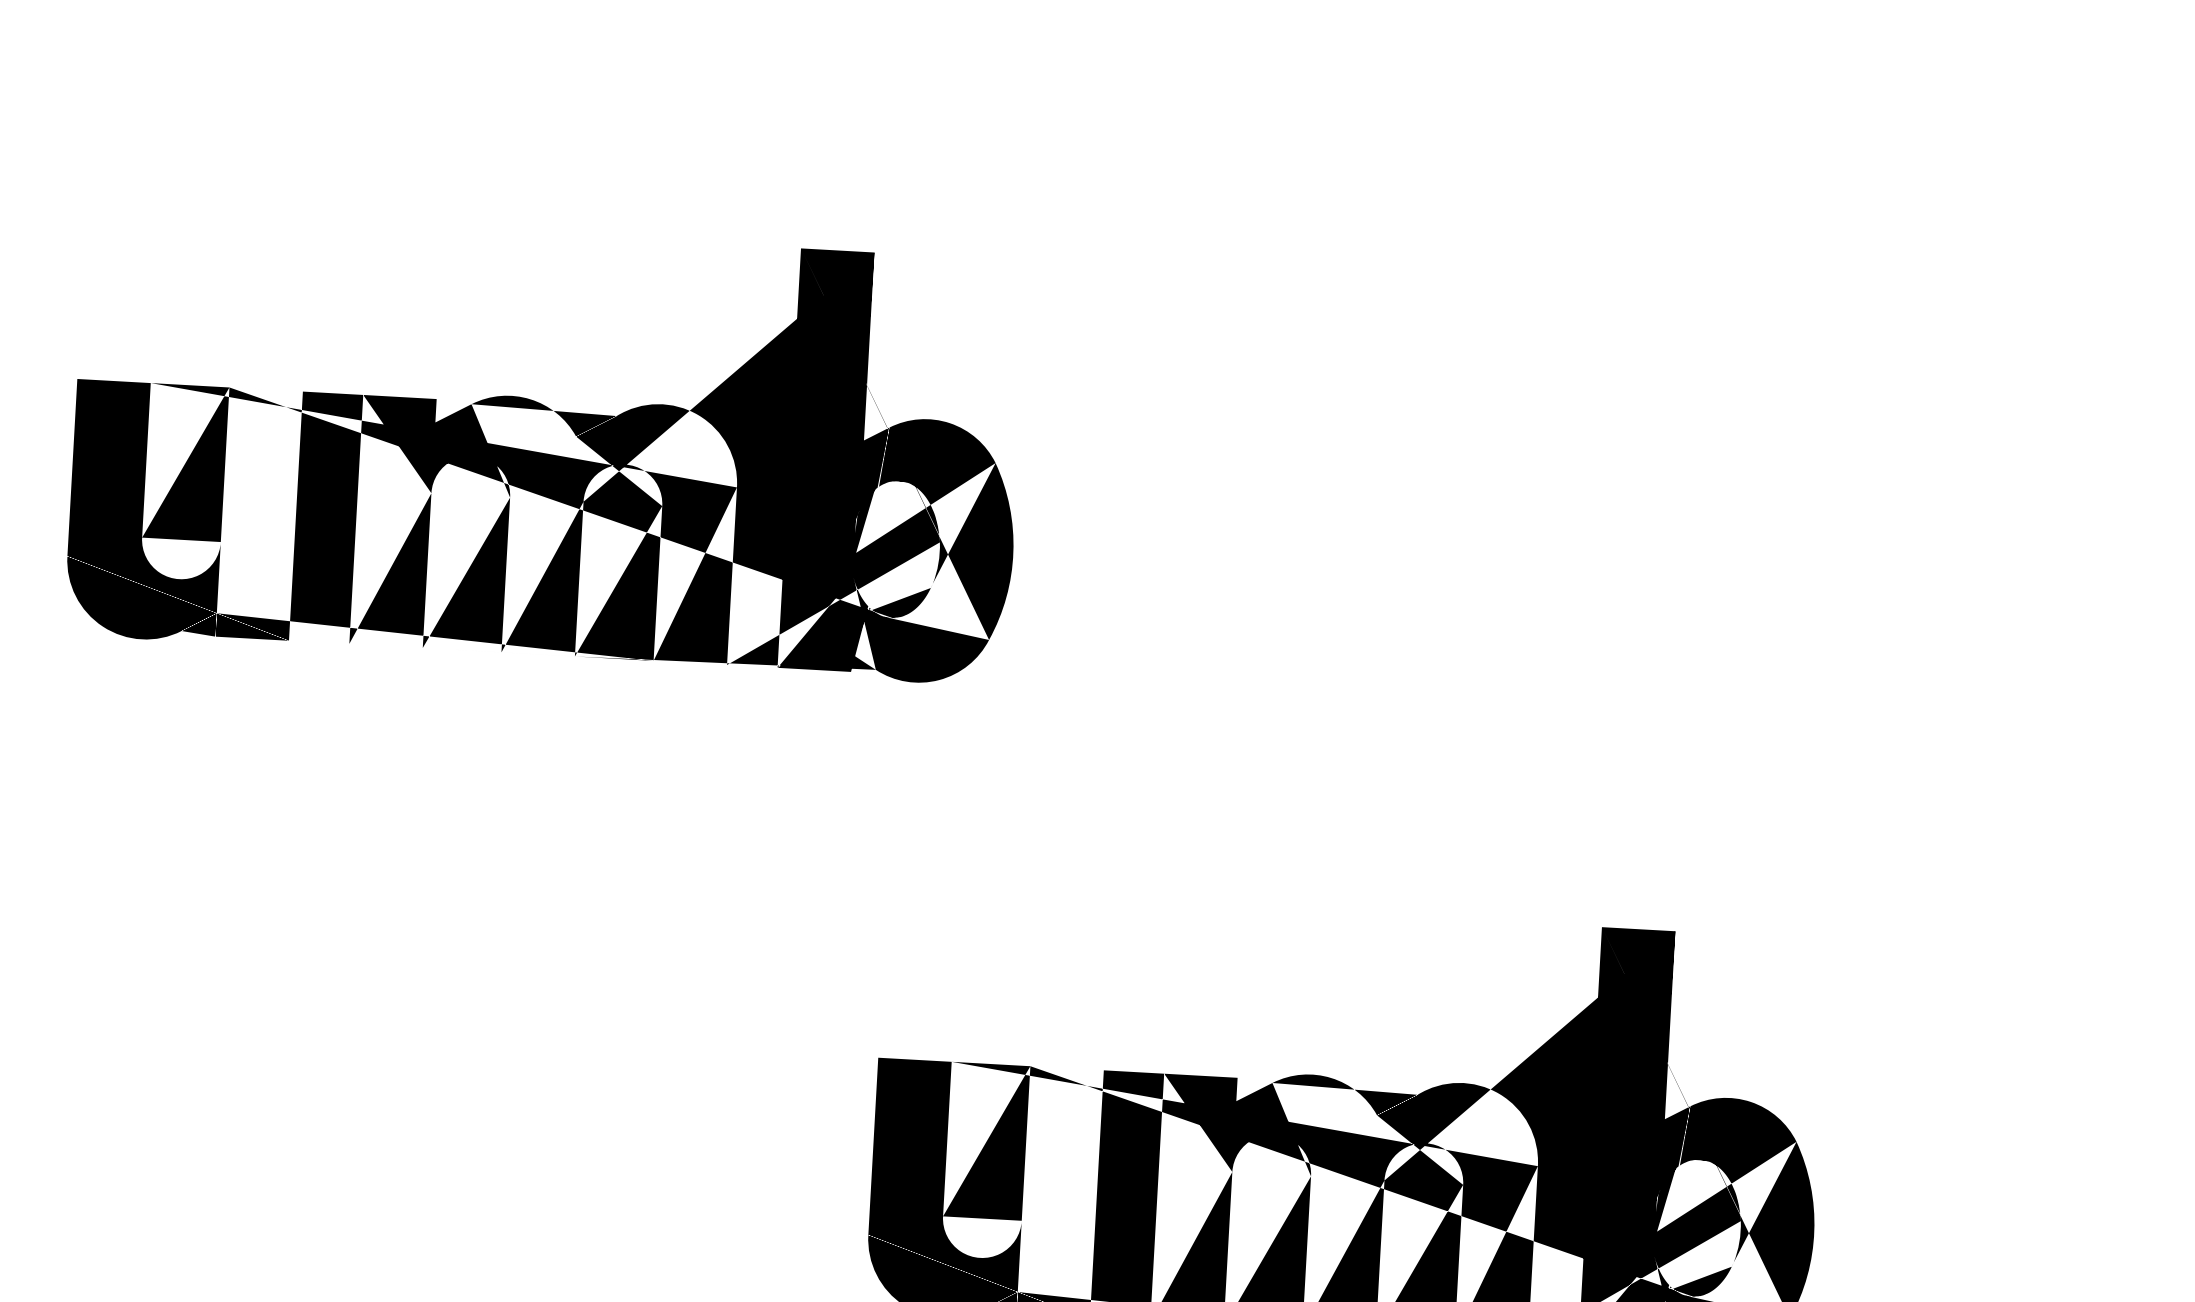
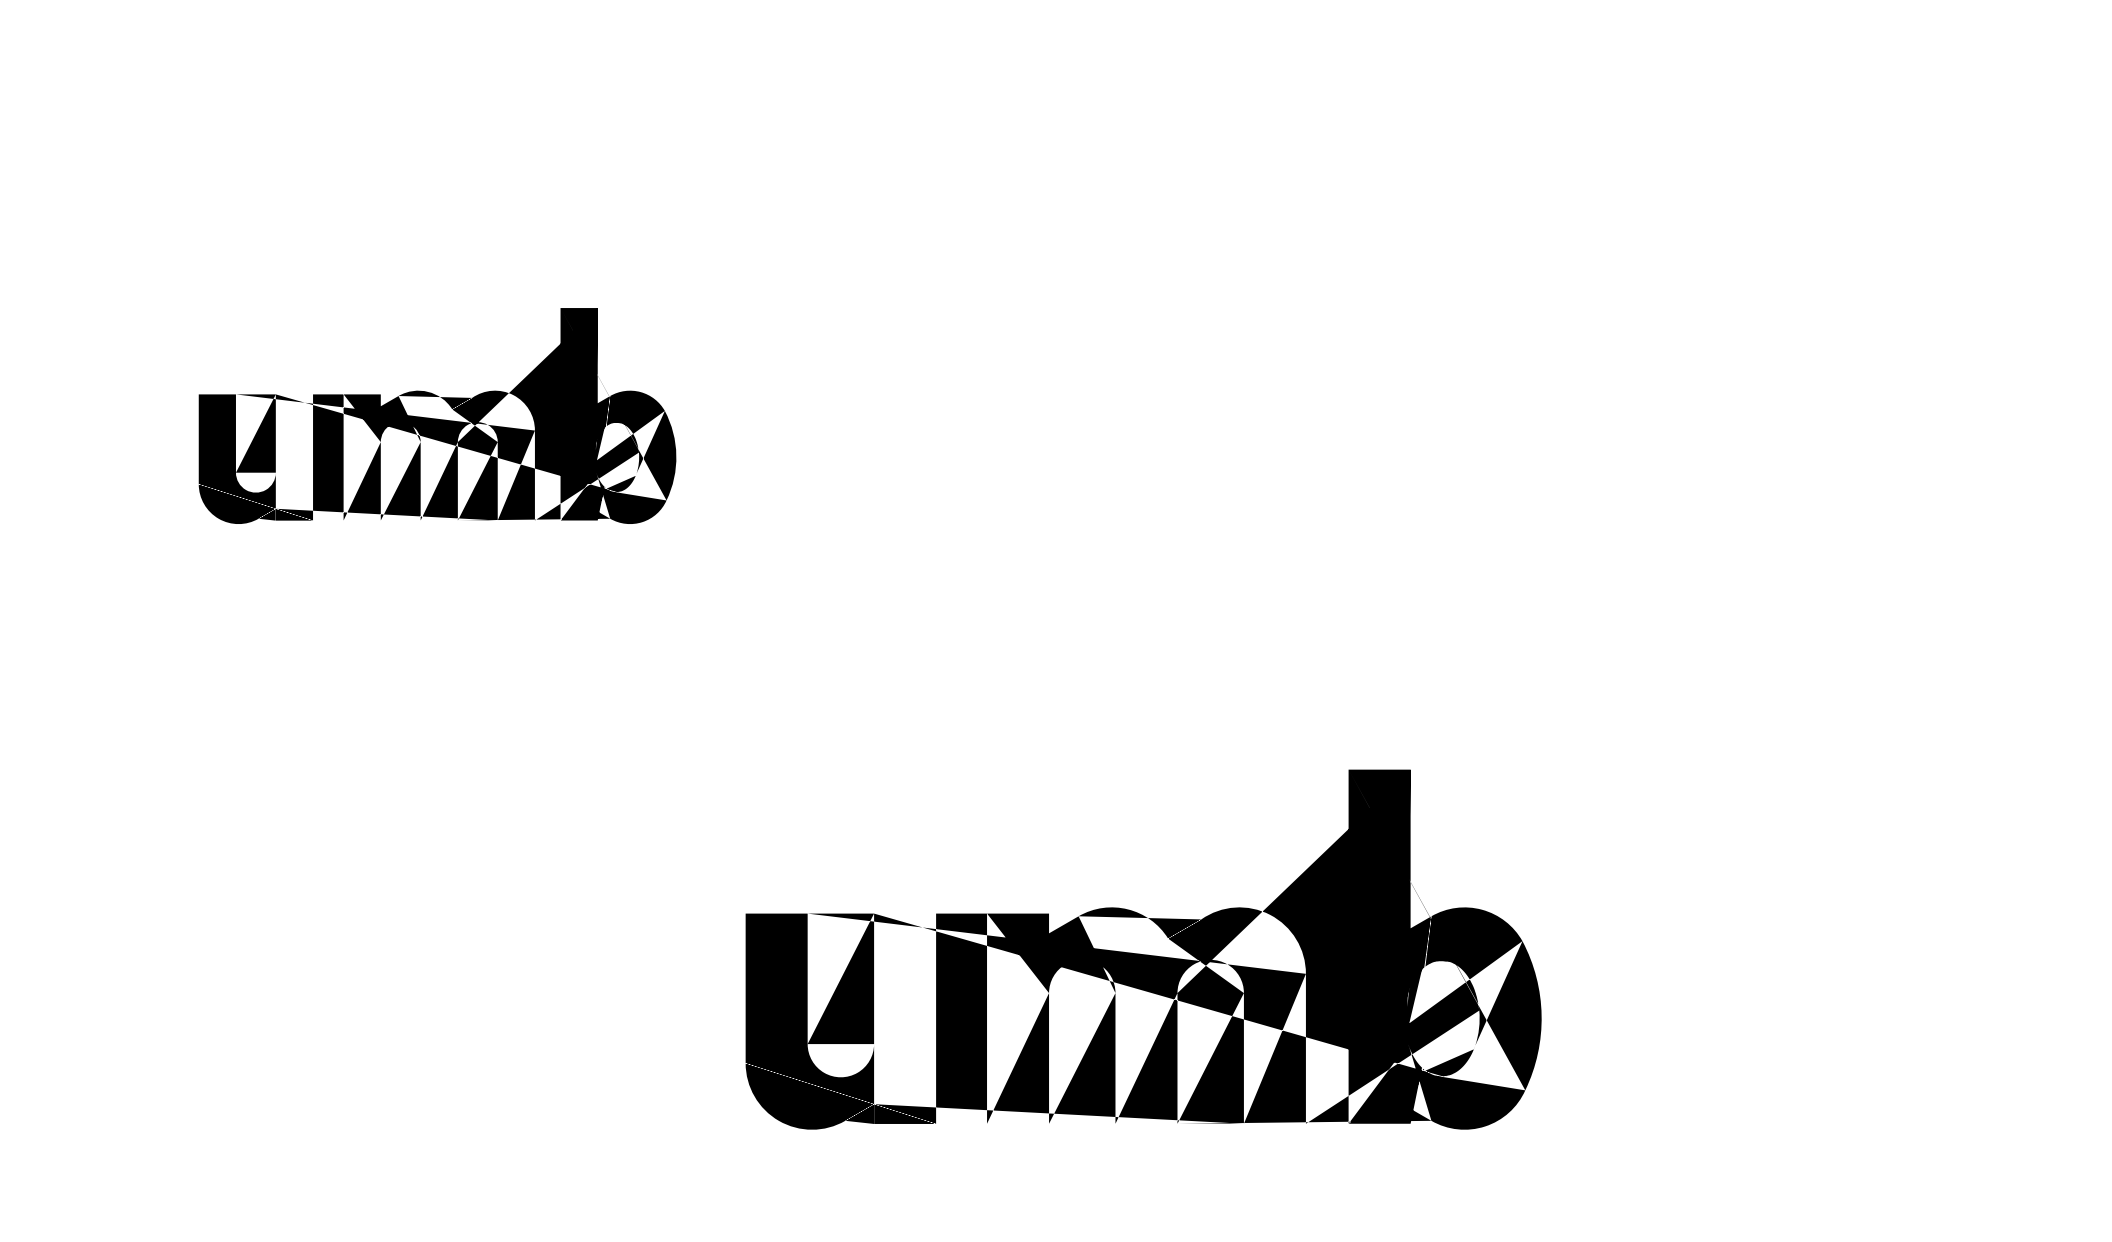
part: (546, 447) -> (437, 415), size x0.6

